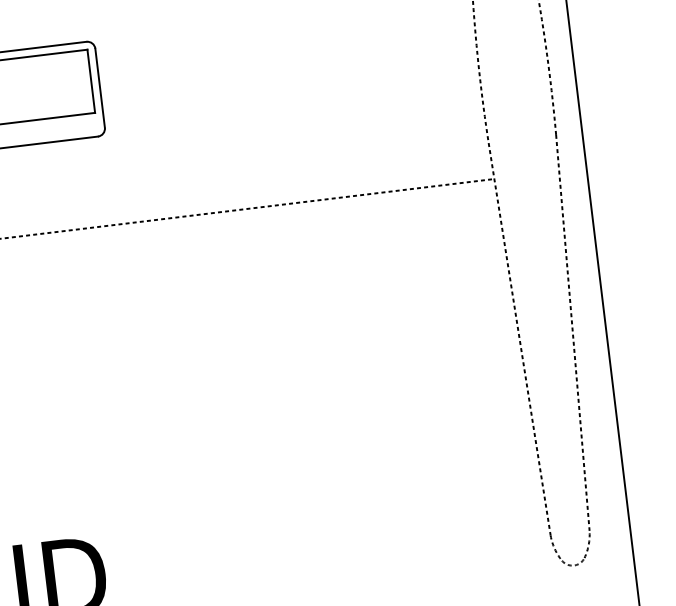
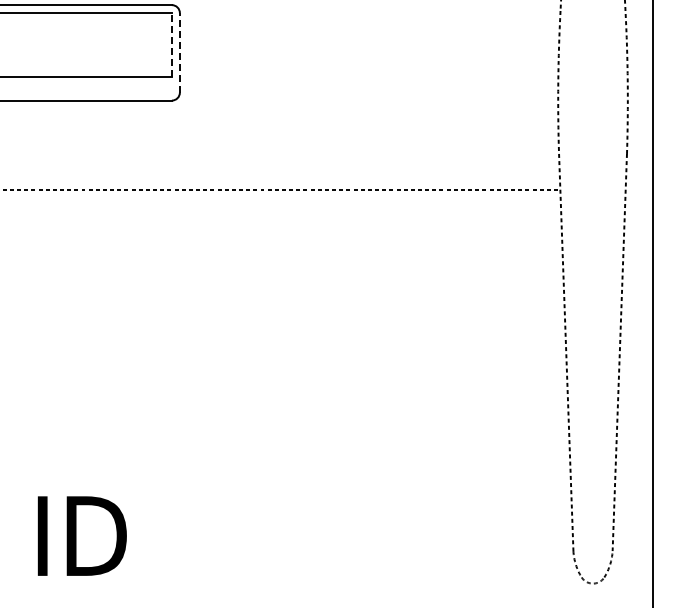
line: (90, 80) -> (171, 44), solid -> dashed
line: (99, 87) -> (179, 52), solid -> dashed

